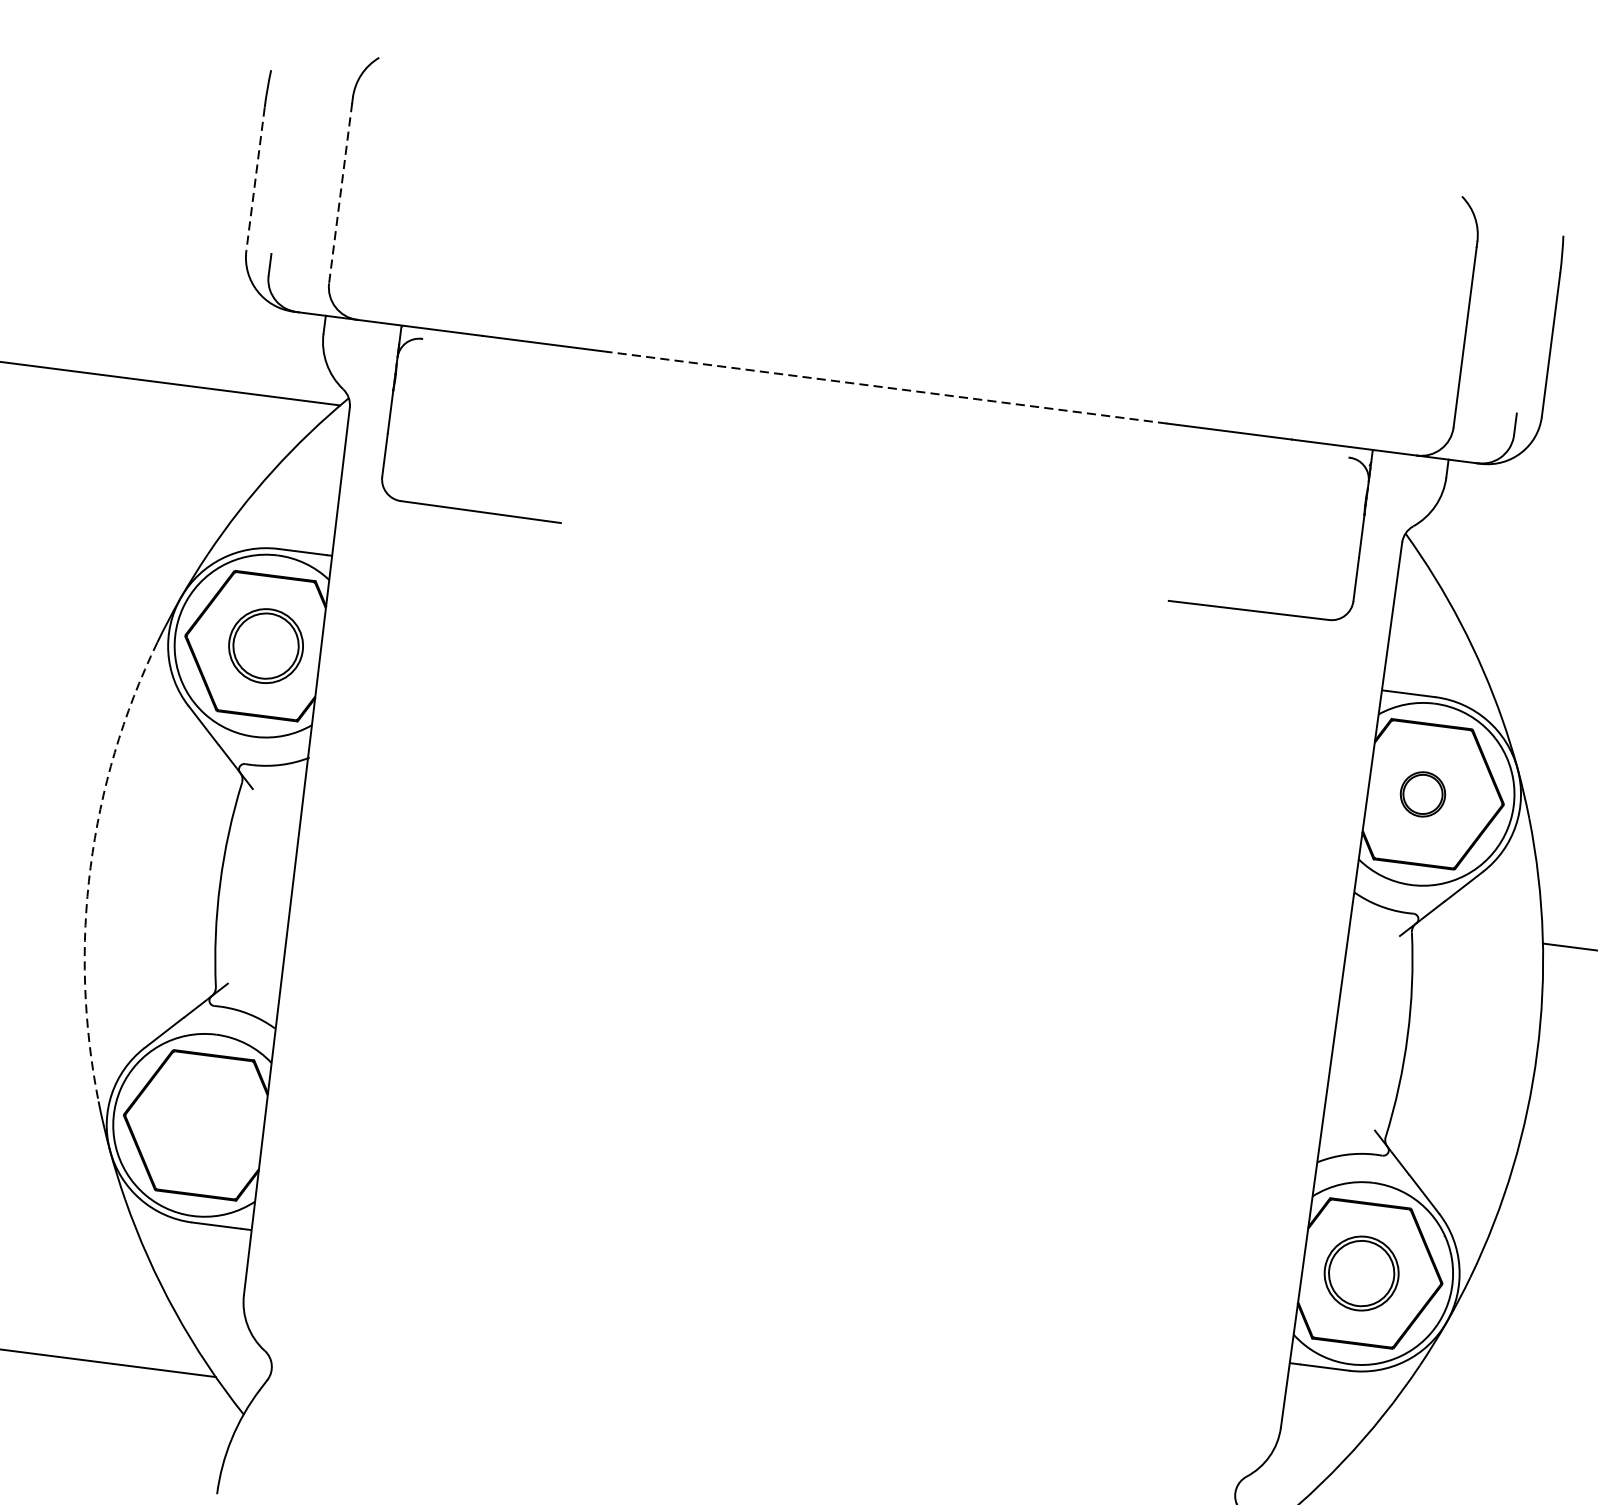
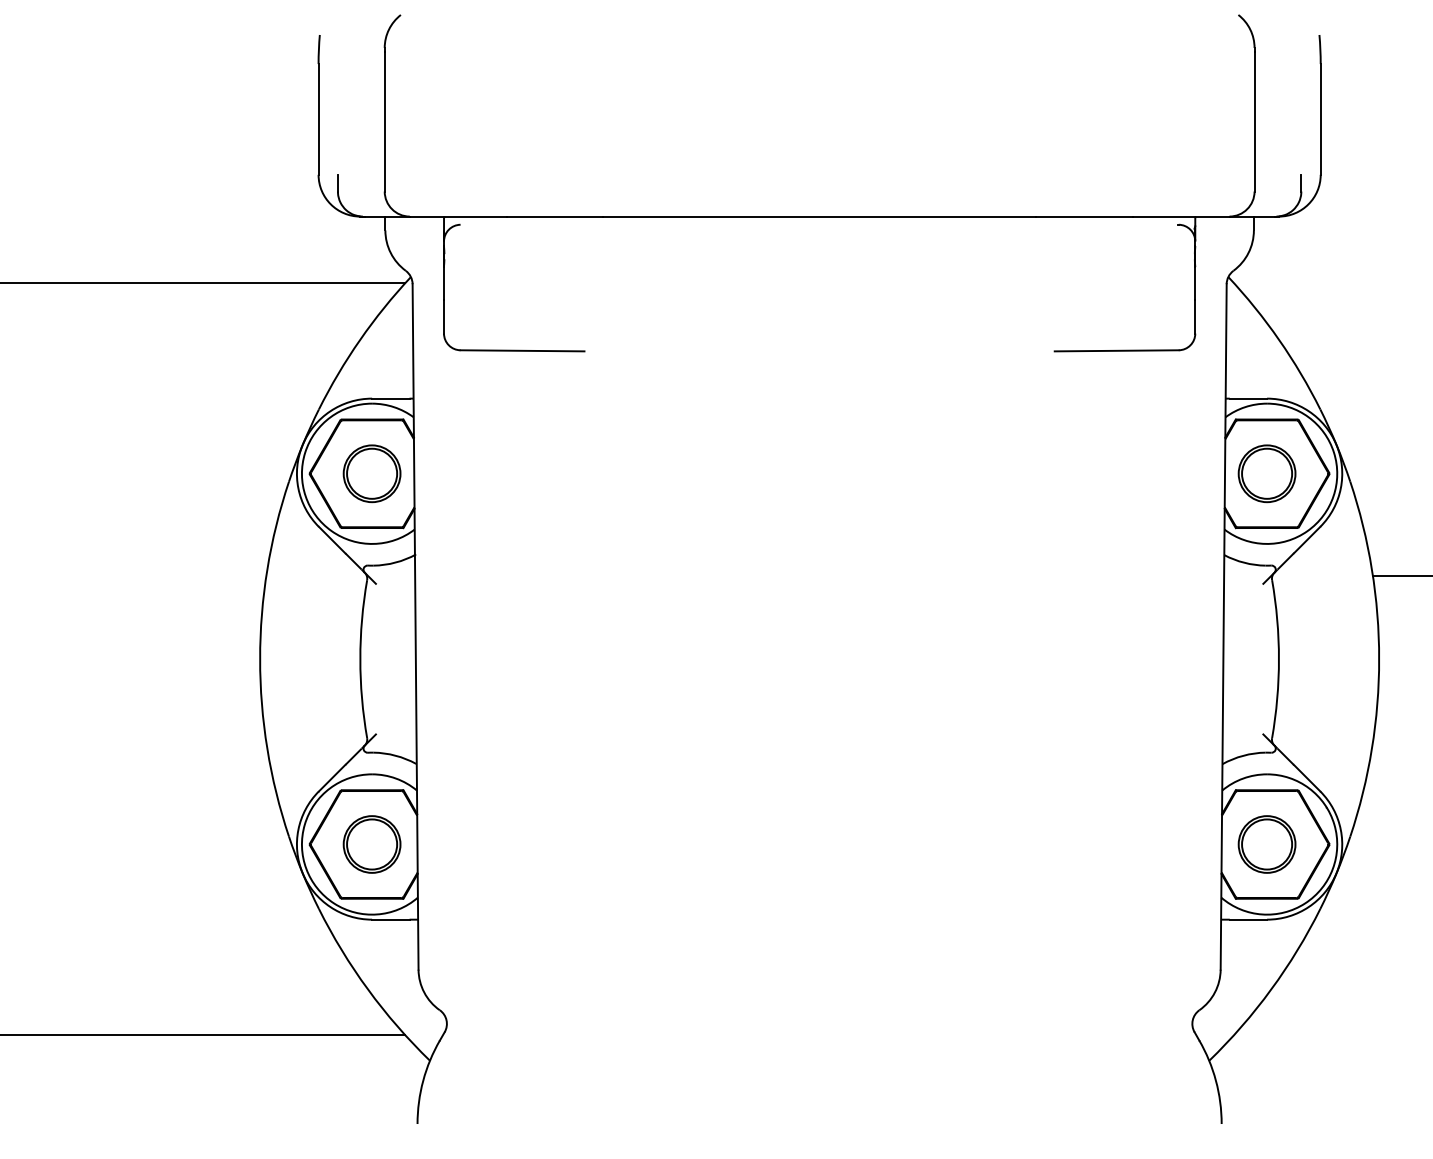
line: (255, 179) -> (318, 119), dashed -> solid
line: (340, 192) -> (384, 121), dashed -> solid
line: (887, 387) -> (819, 216), dashed -> solid
part: (1422, 793) -> (1266, 473), size x1.67
arc: (91, 867) -> (260, 659), dashed -> solid
part: (203, 1125) -> (371, 844), added

